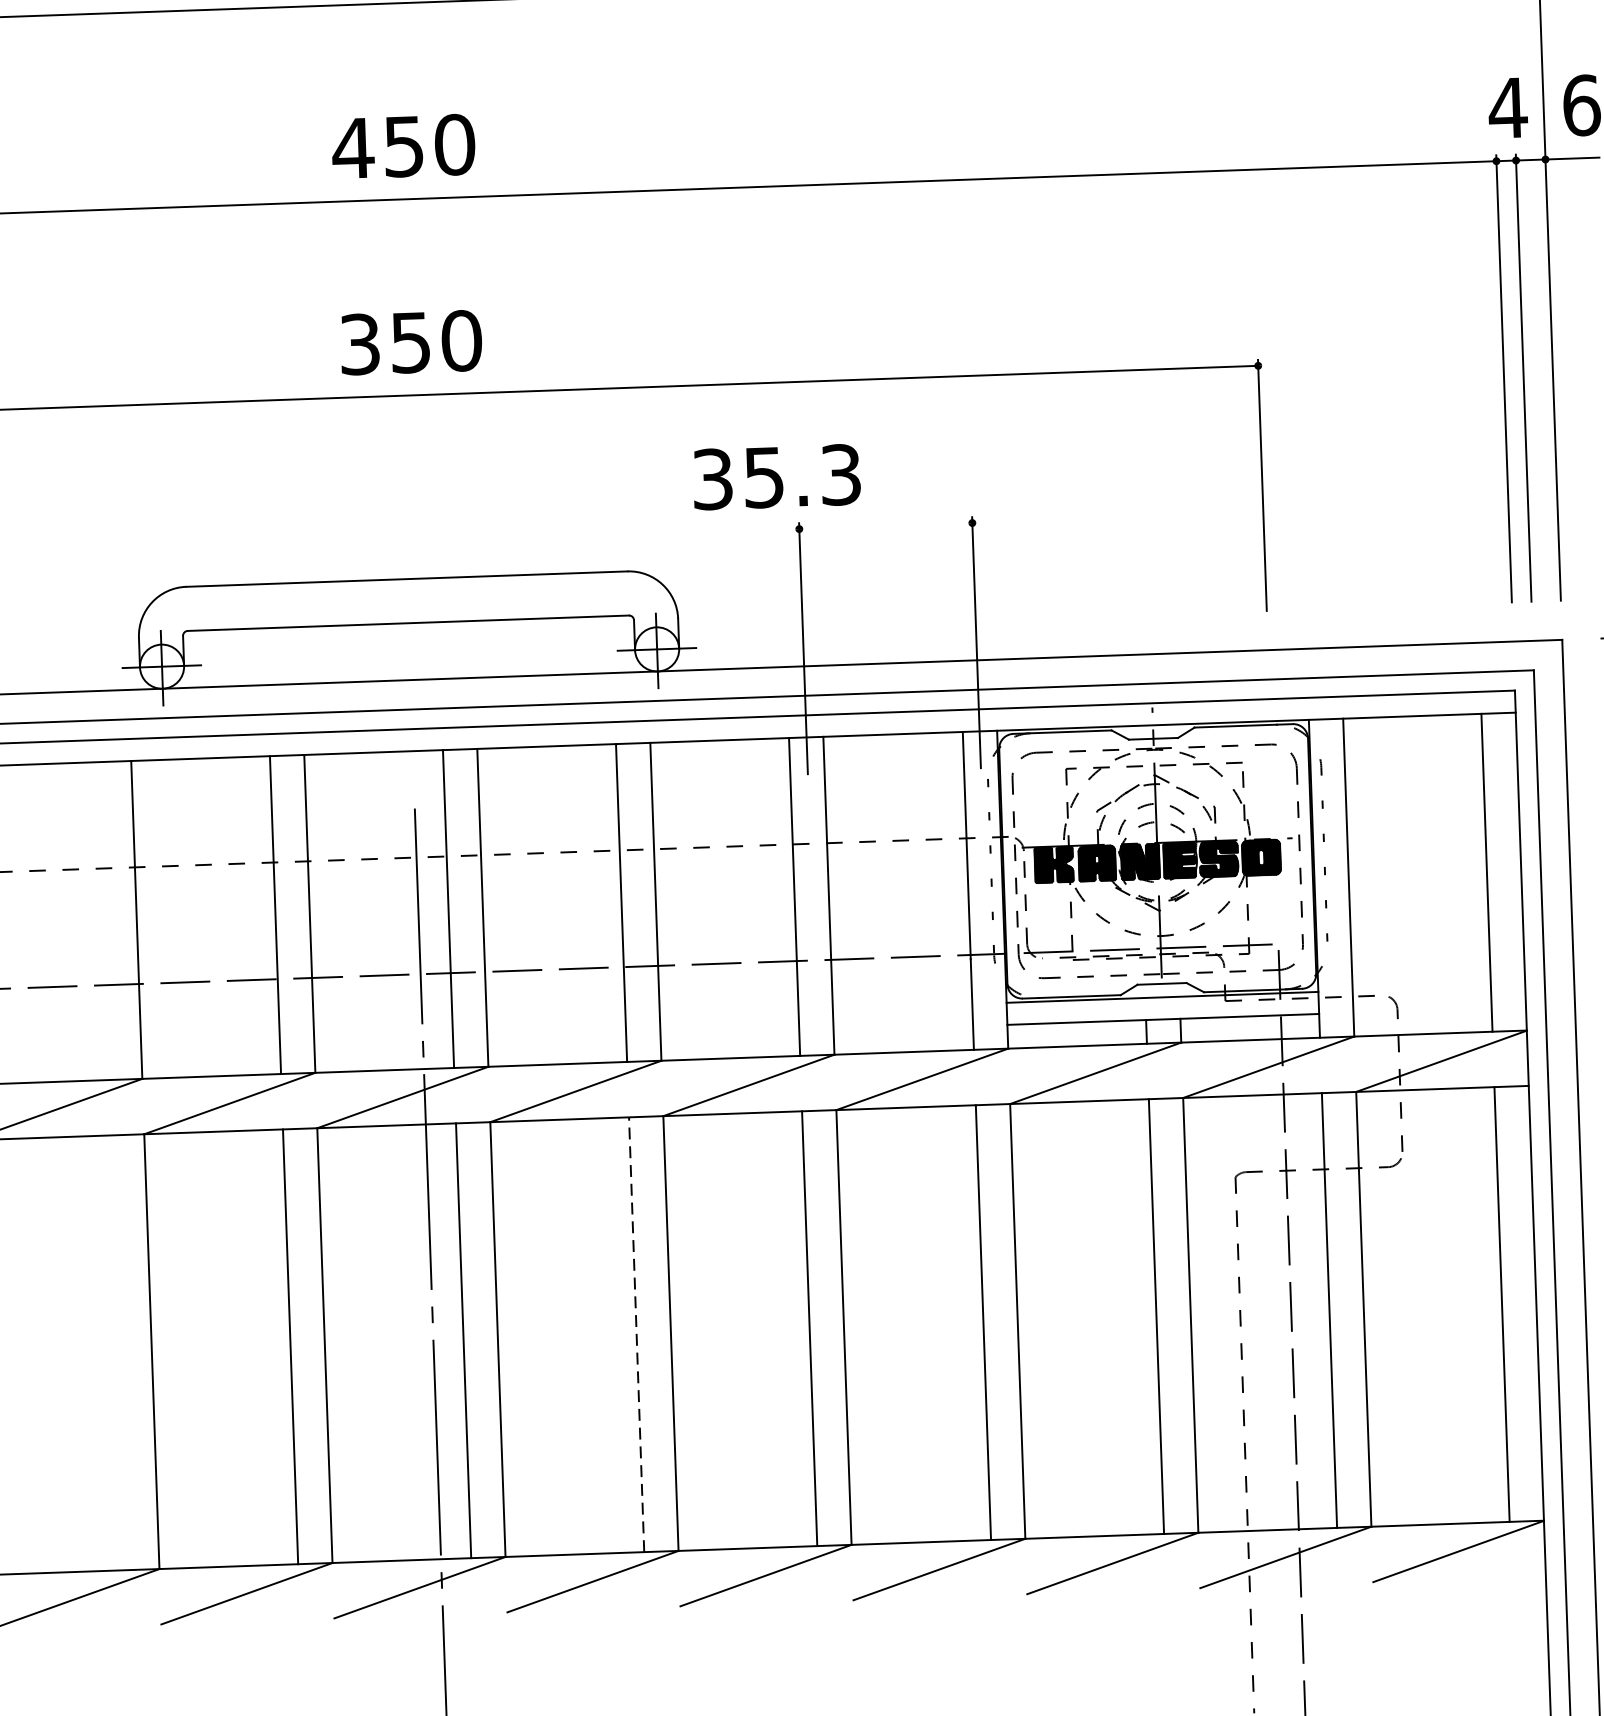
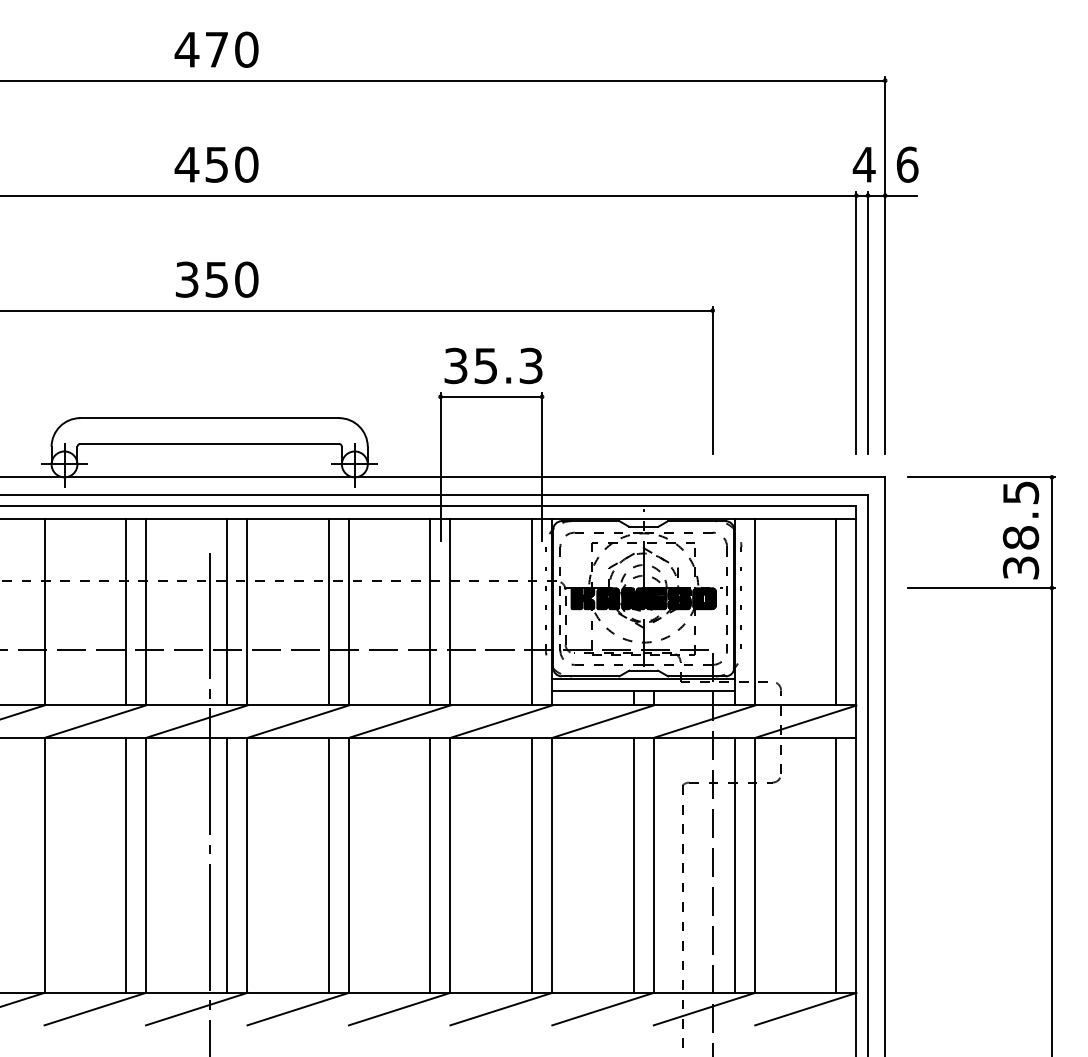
text: (776, 476) -> (493, 365), moved
line: (886, 525) -> (491, 396), added
line: (636, 1333) -> (328, 864), dashed -> solid

